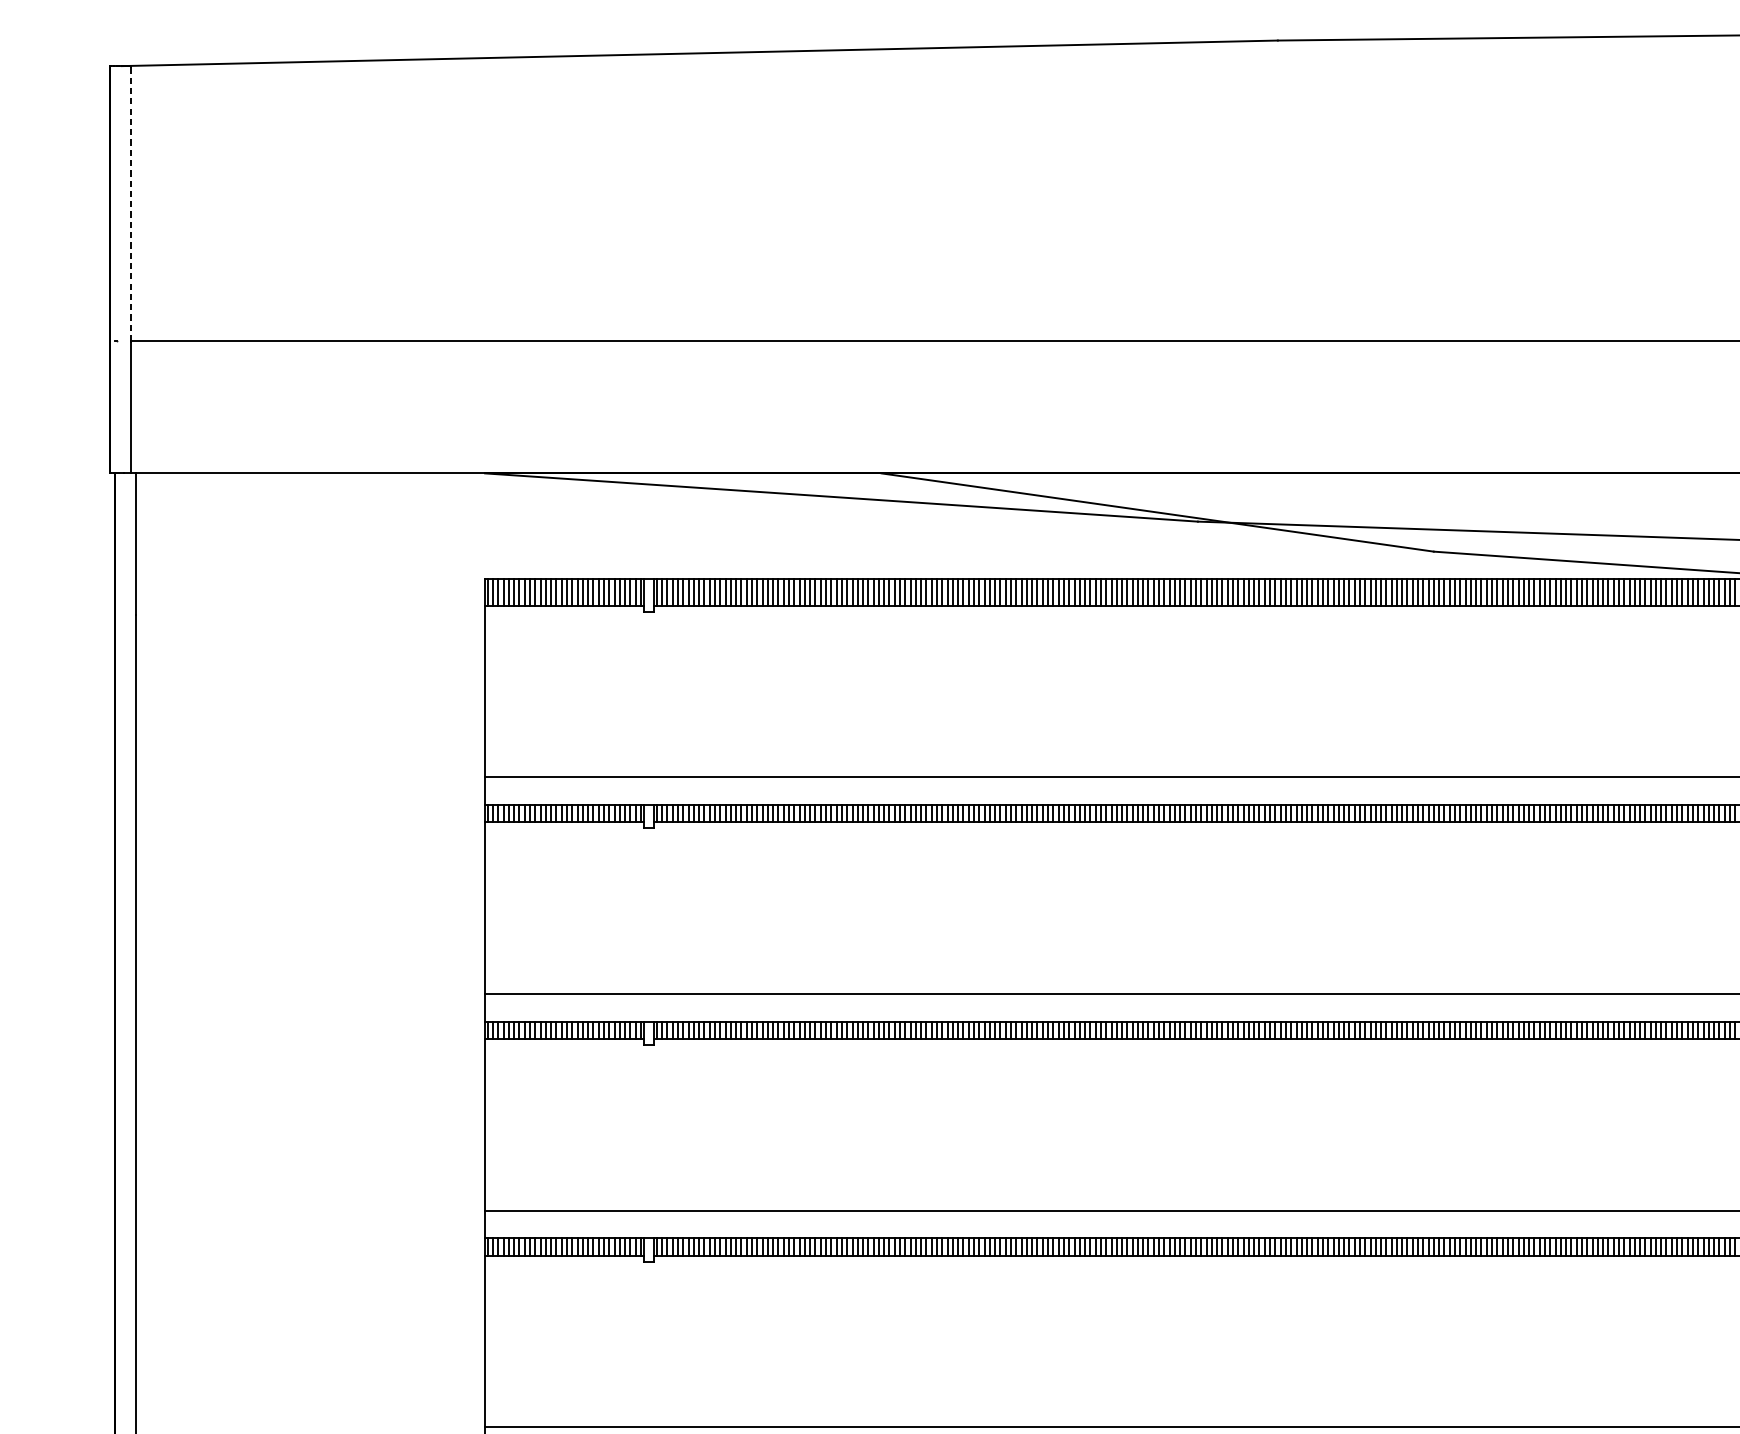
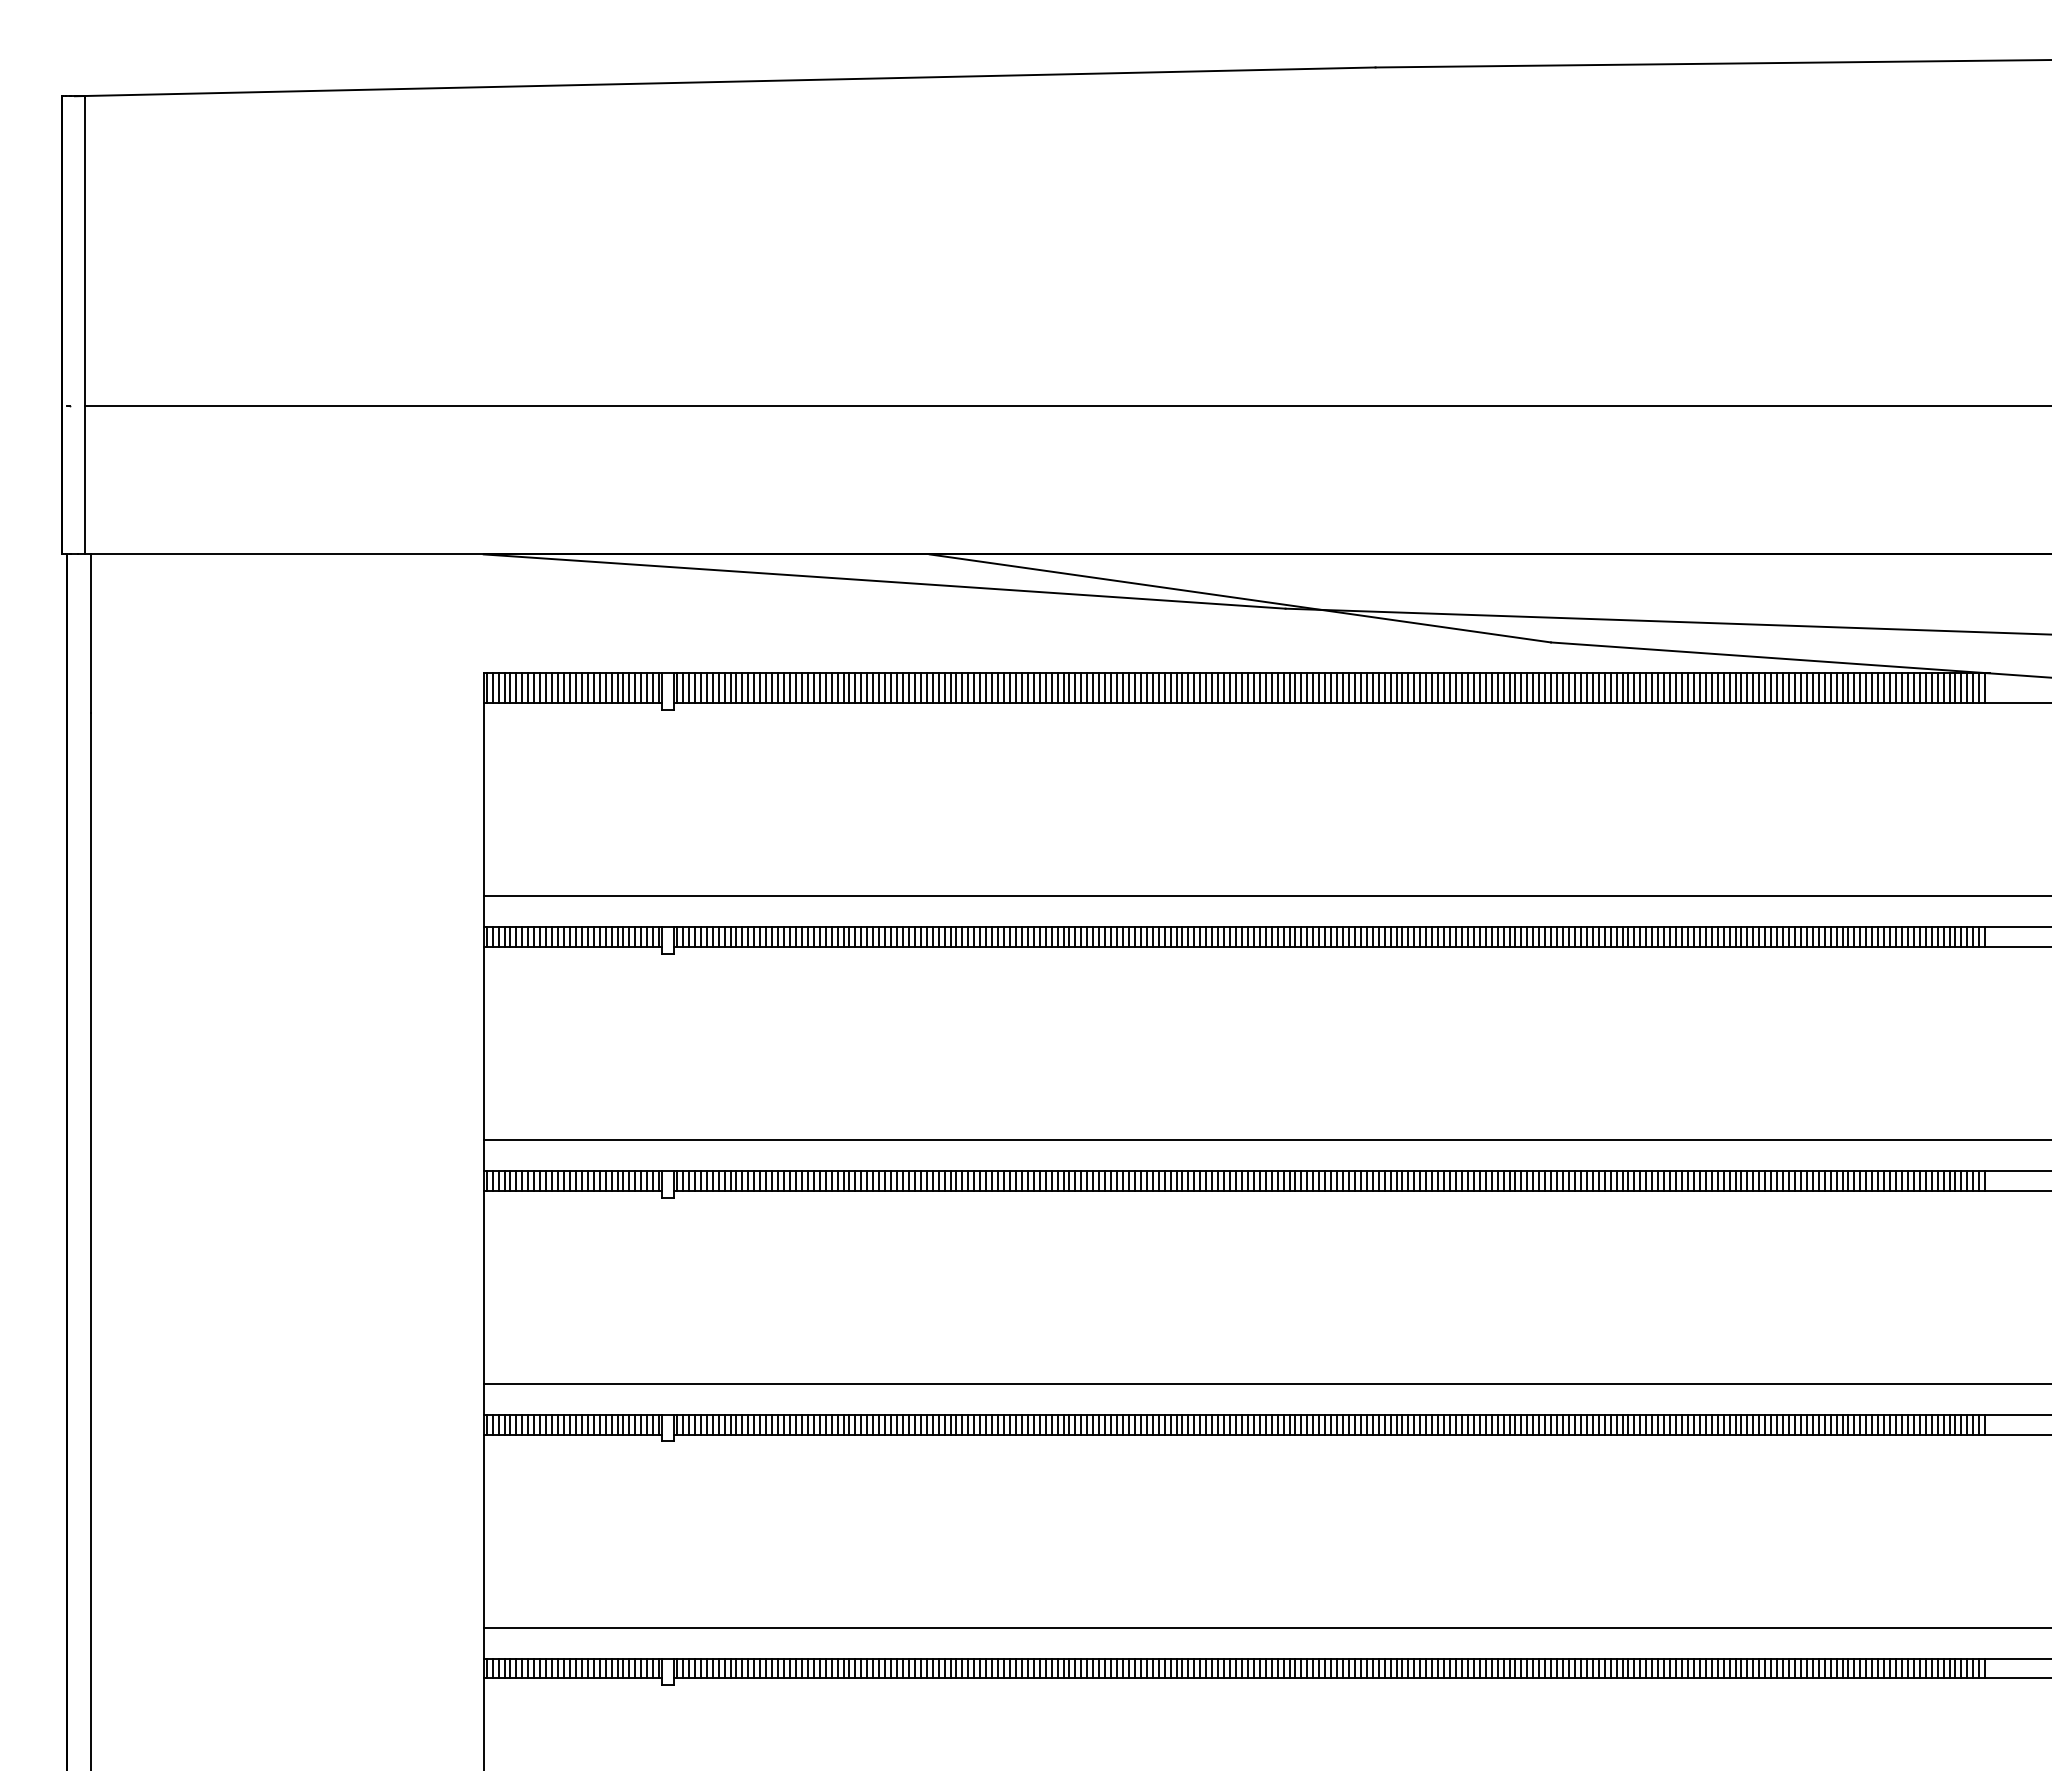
line: (131, 205) -> (85, 252), dashed -> solid

